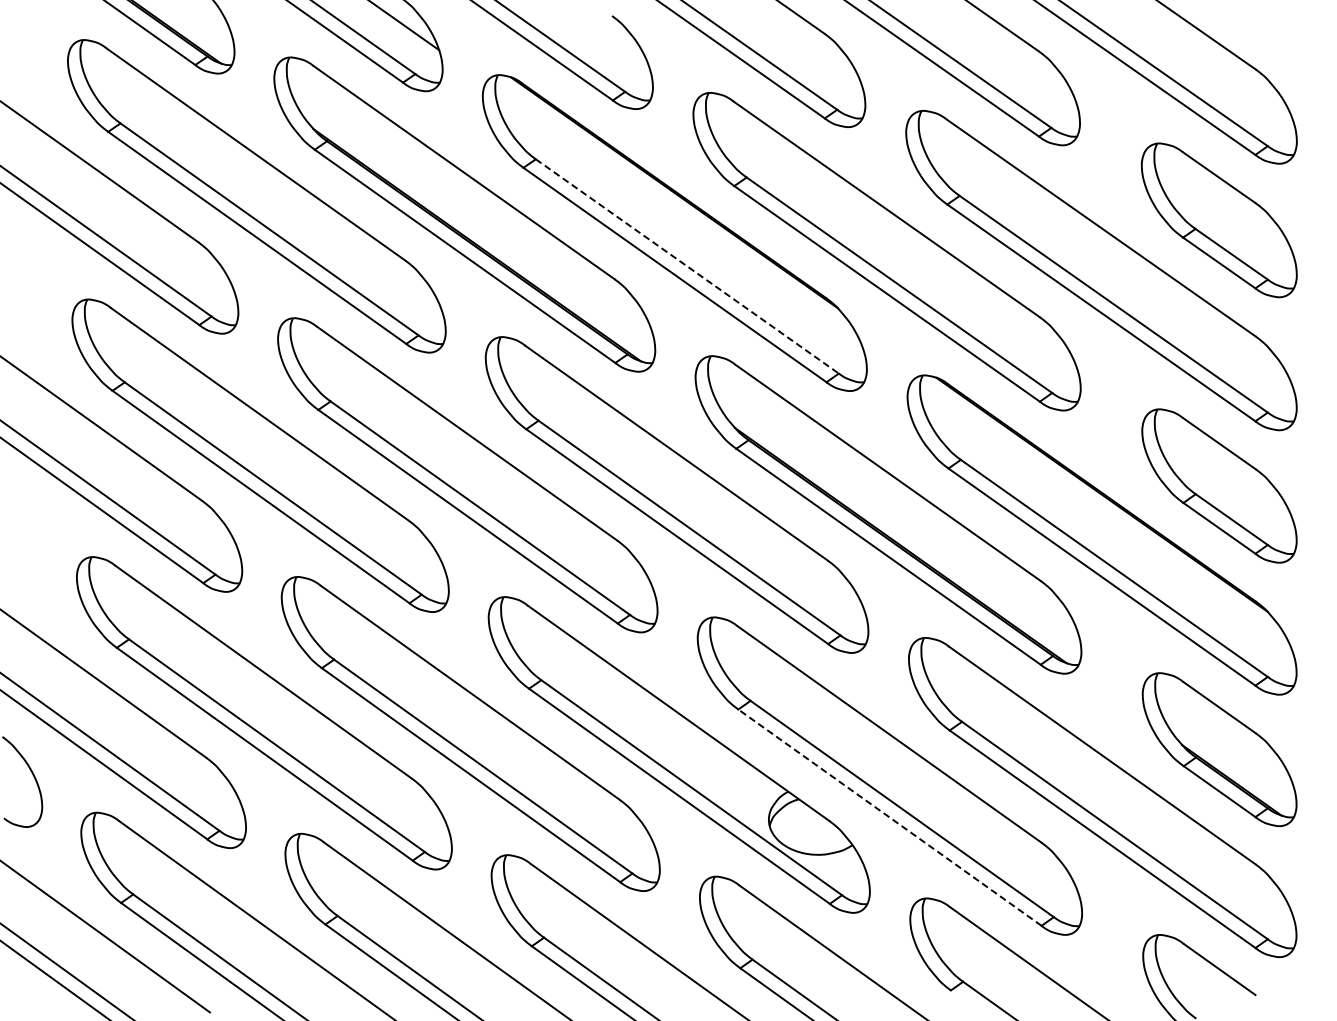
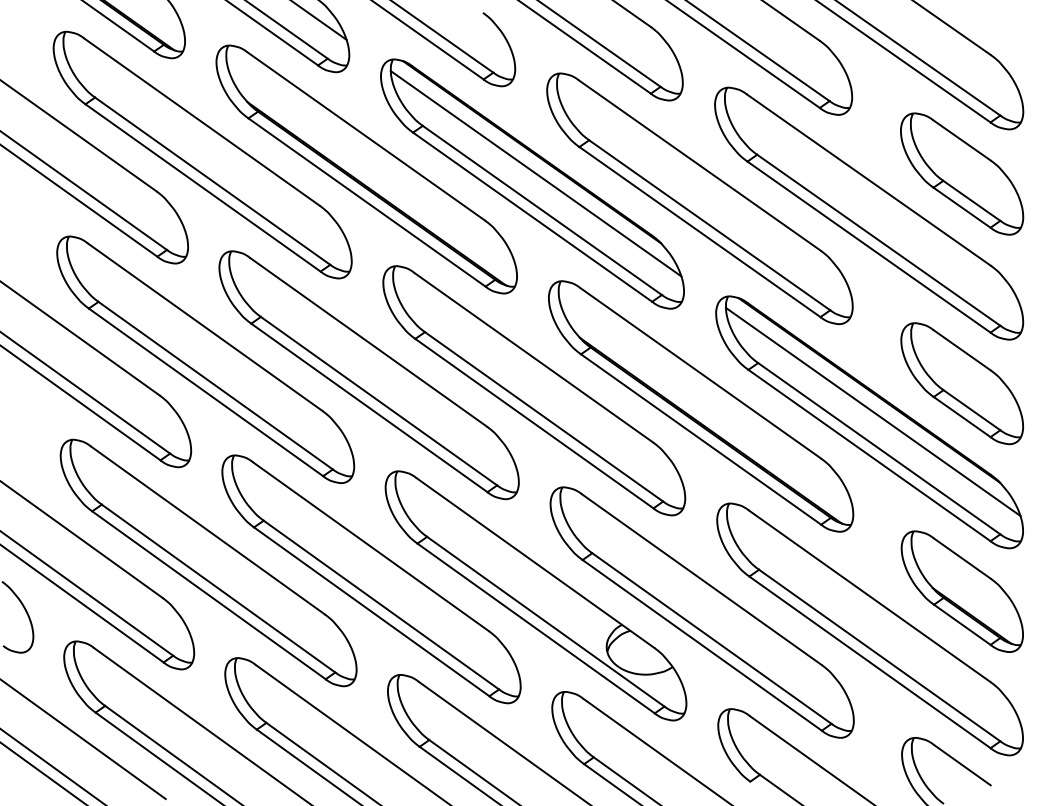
line: (679, 219) -> (536, 173), added
line: (687, 266) -> (542, 210), dashed -> solid
line: (1106, 521) -> (873, 411), added
line: (889, 817) -> (701, 645), dashed -> solid

